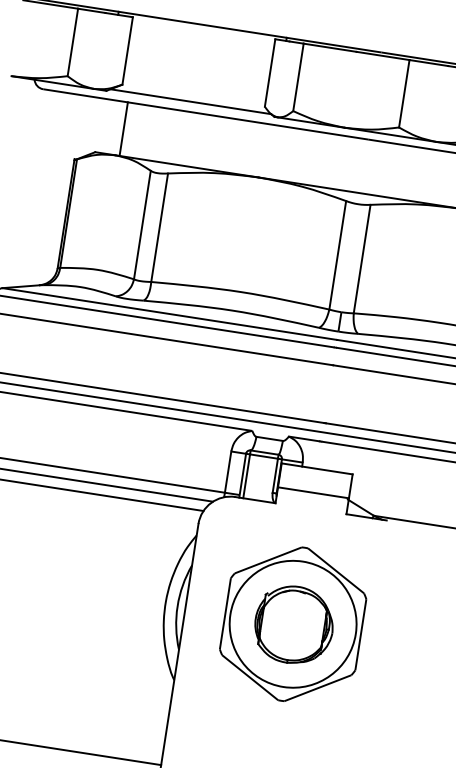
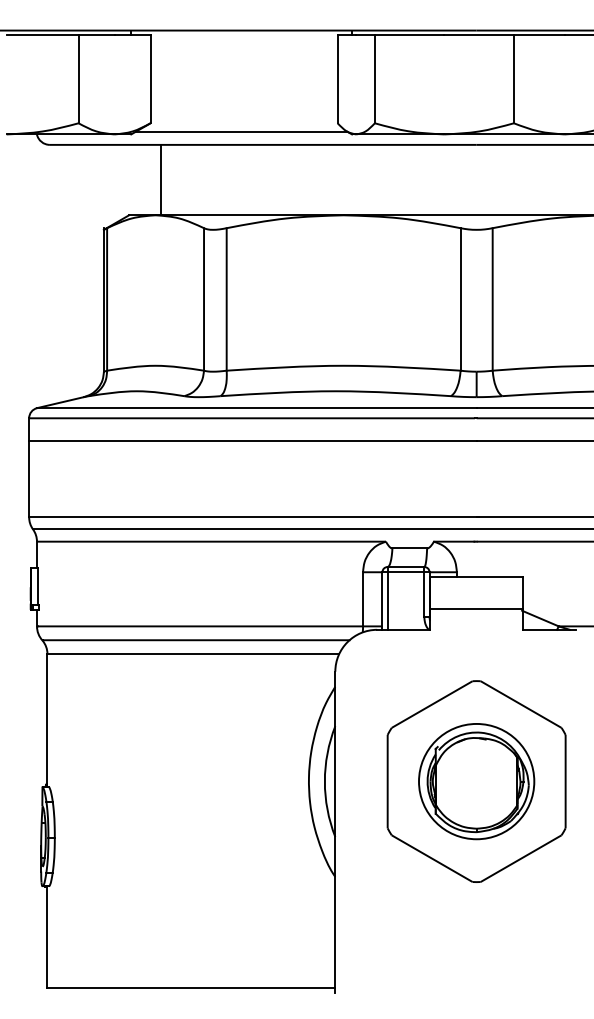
circle: (293, 624) -> (476, 781), size x0.7

